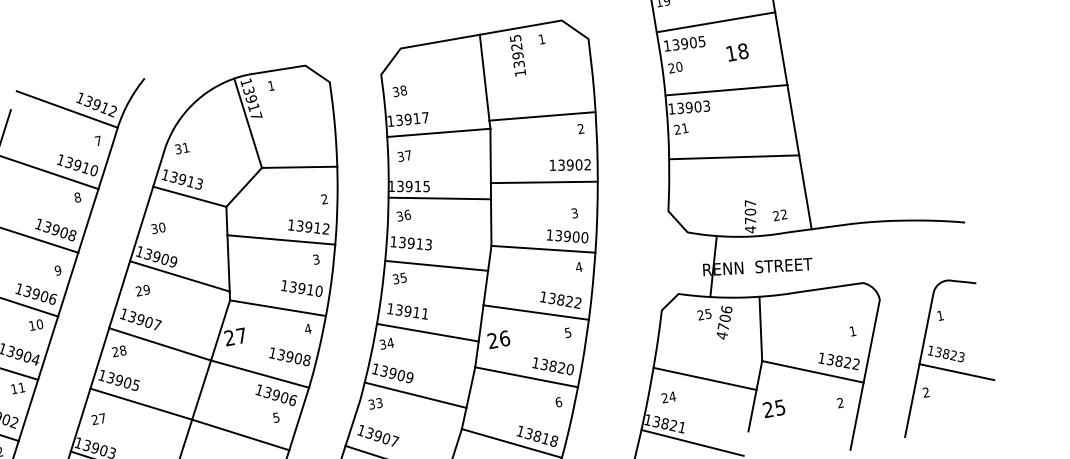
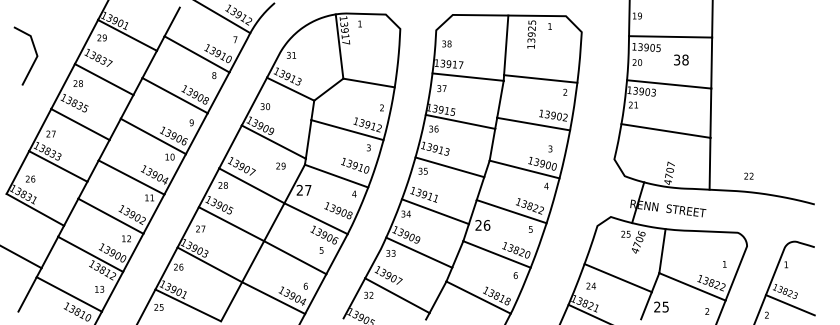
text: (731, 52) -> (677, 59), 18 -> 38
text: (779, 214) -> (748, 175), moved
text: (142, 289) -> (280, 165), moved

